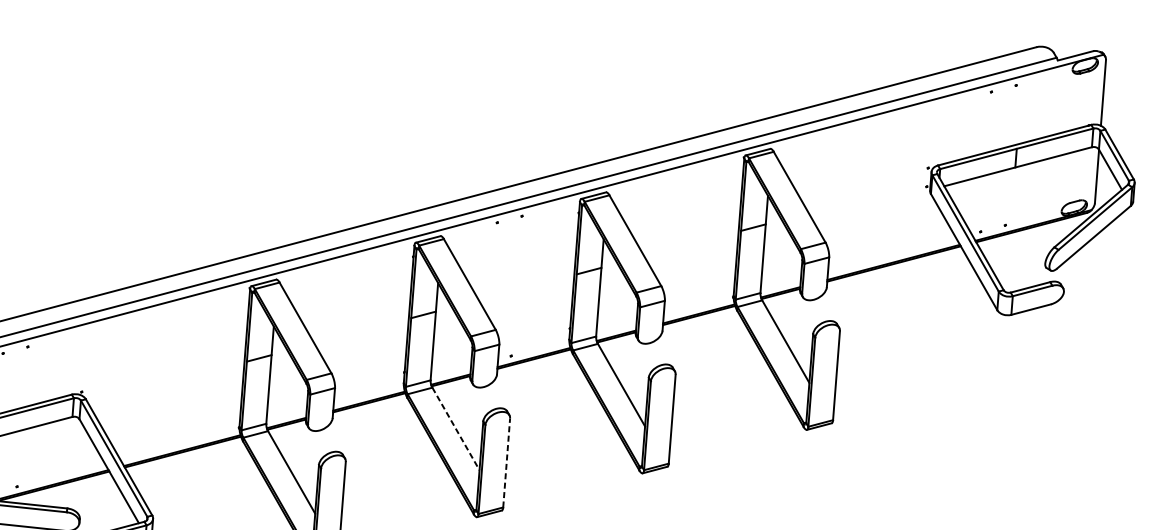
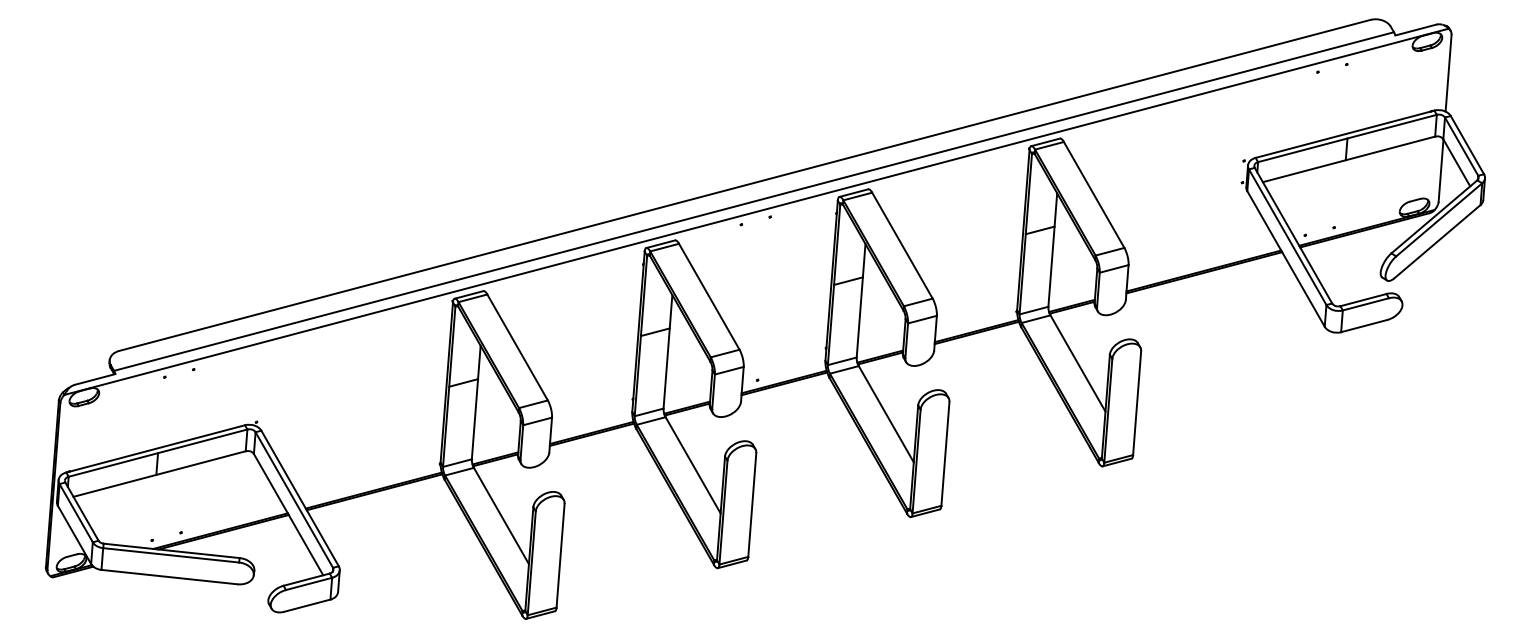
line: (456, 429) -> (693, 465), dashed -> solid
line: (506, 462) -> (752, 504), dashed -> solid

